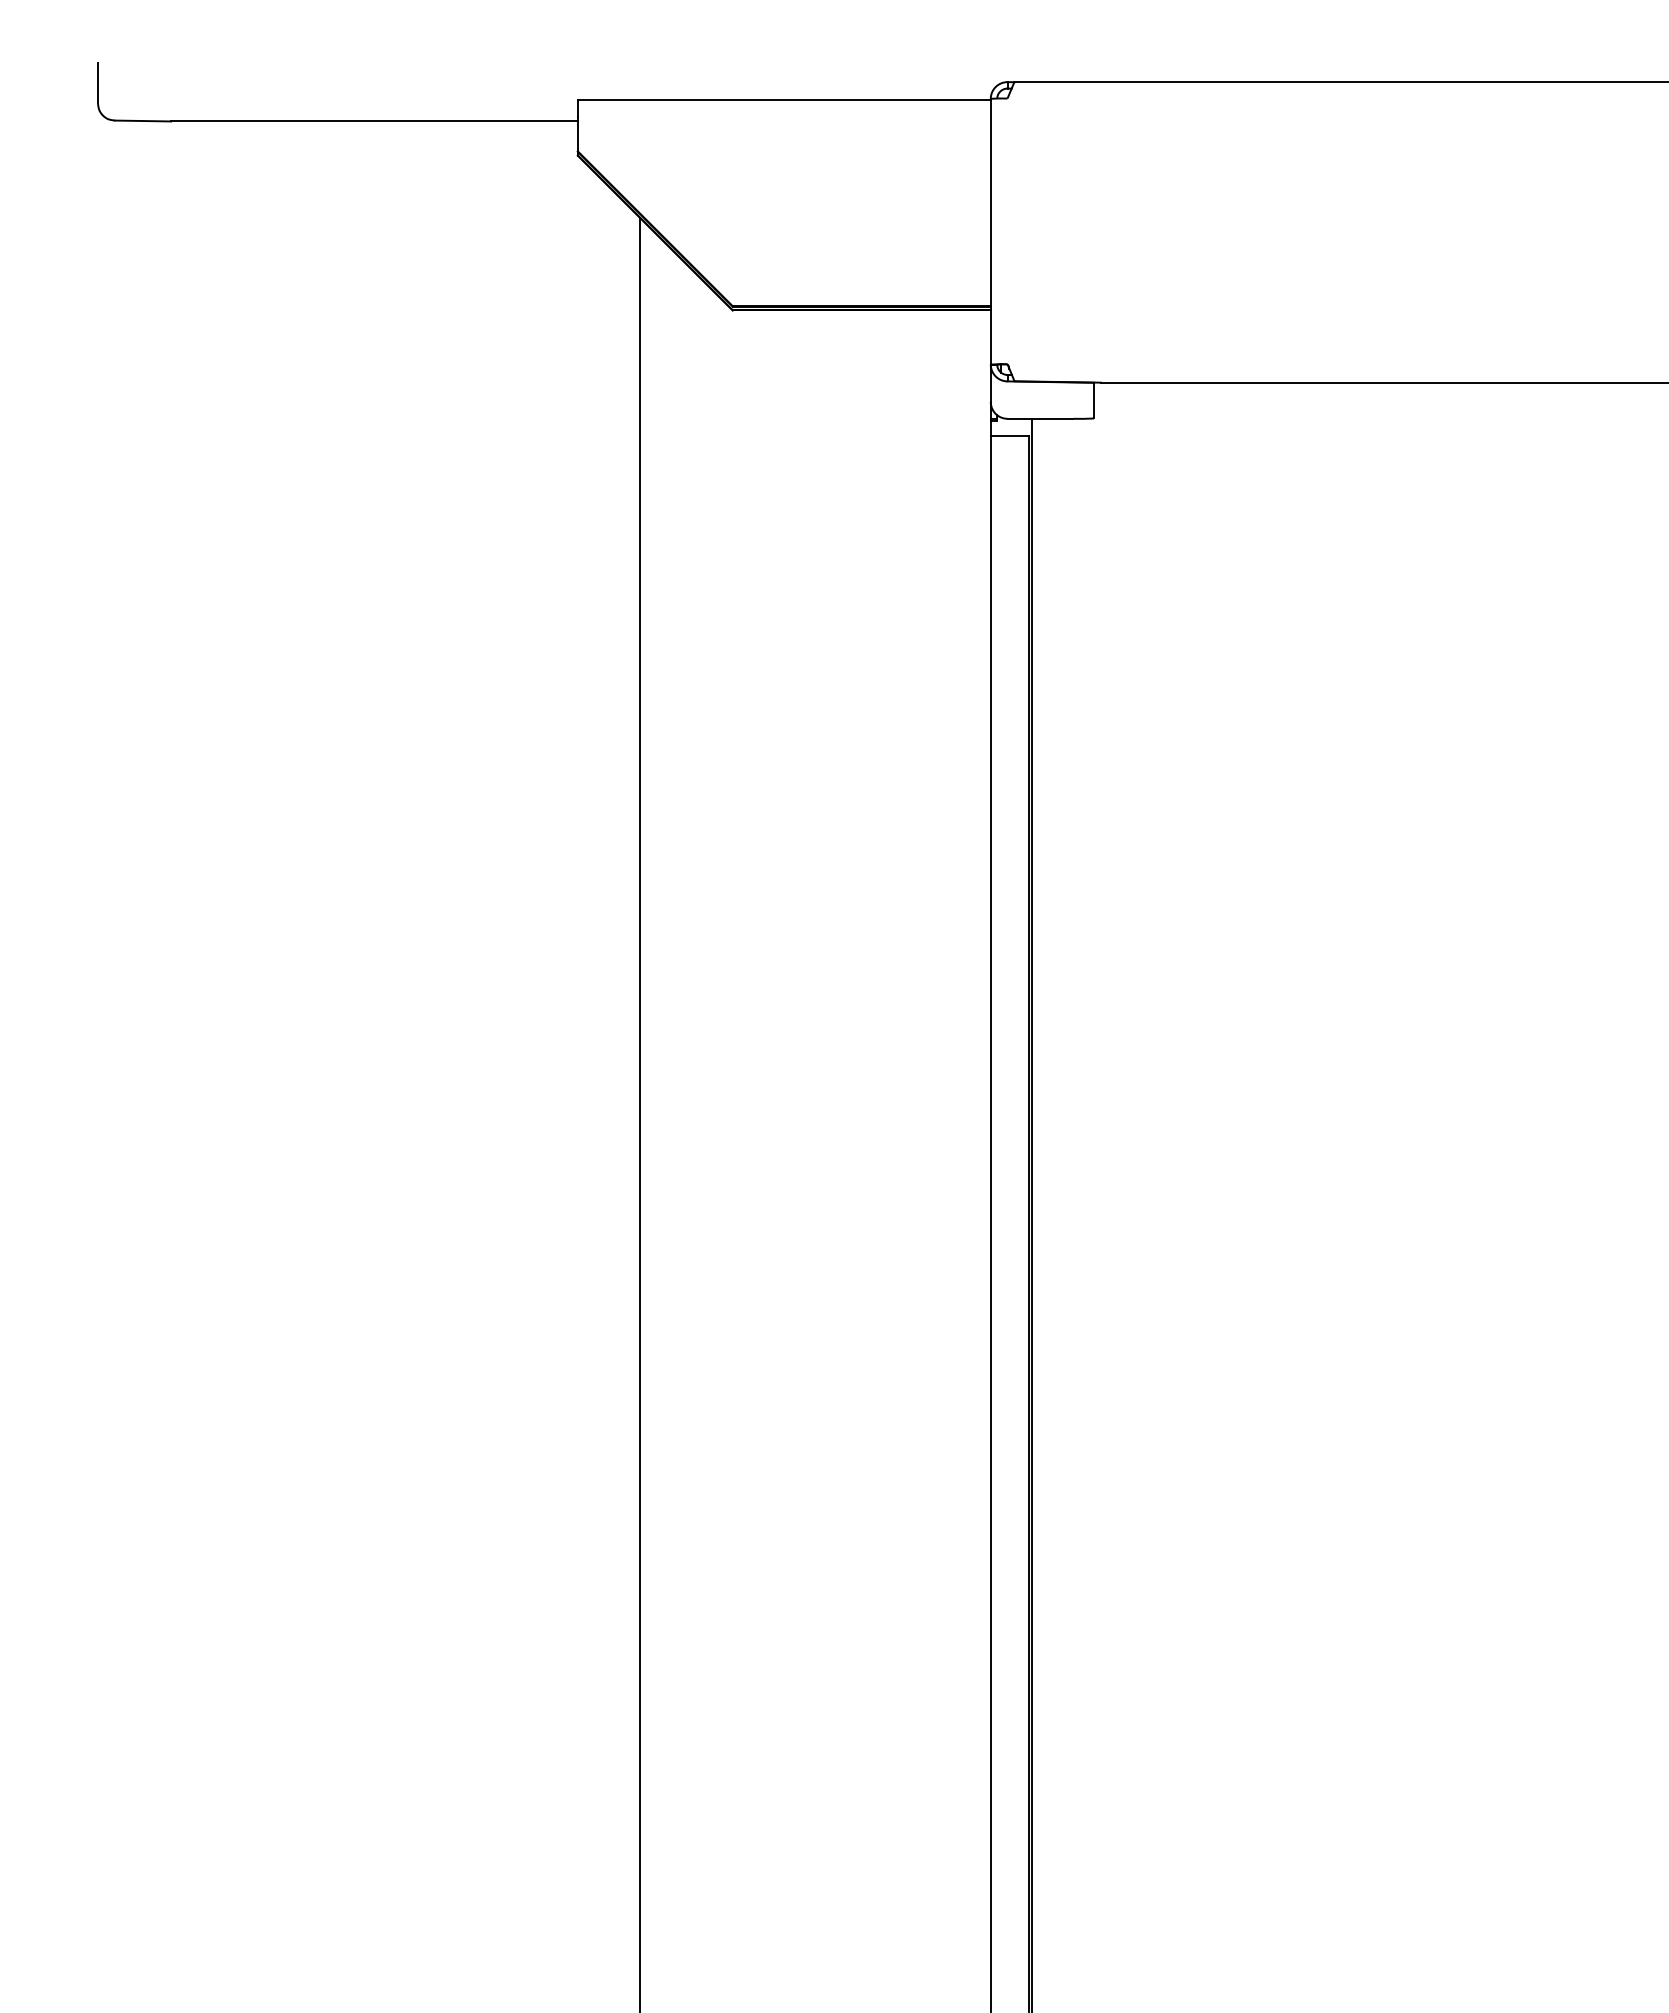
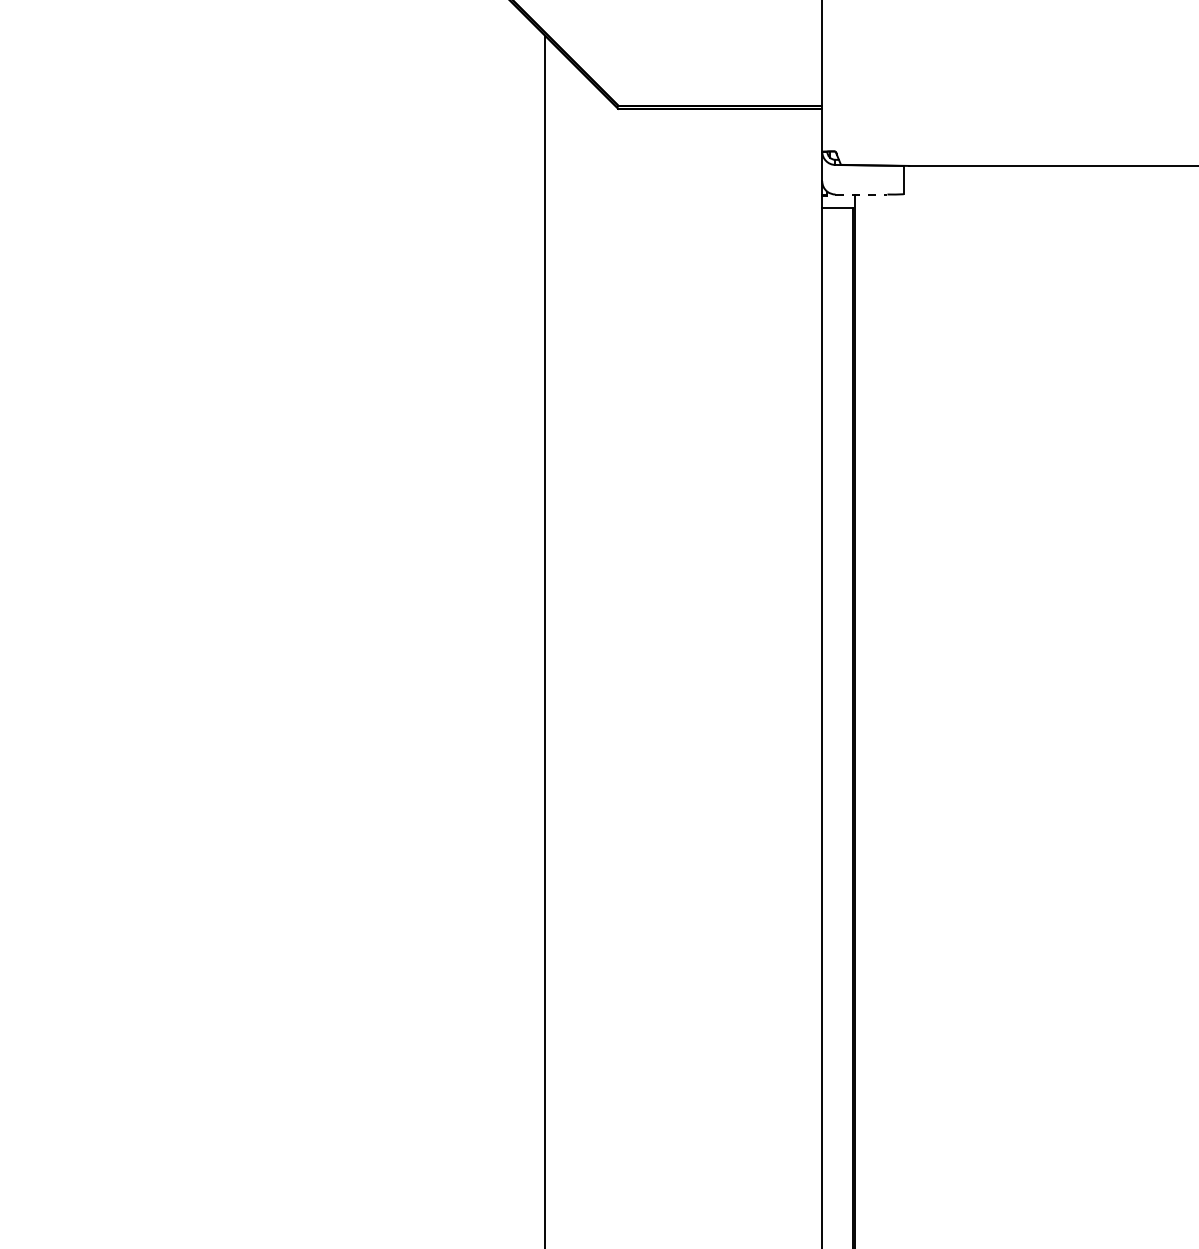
line: (1040, 418) -> (861, 194), solid -> dashed

